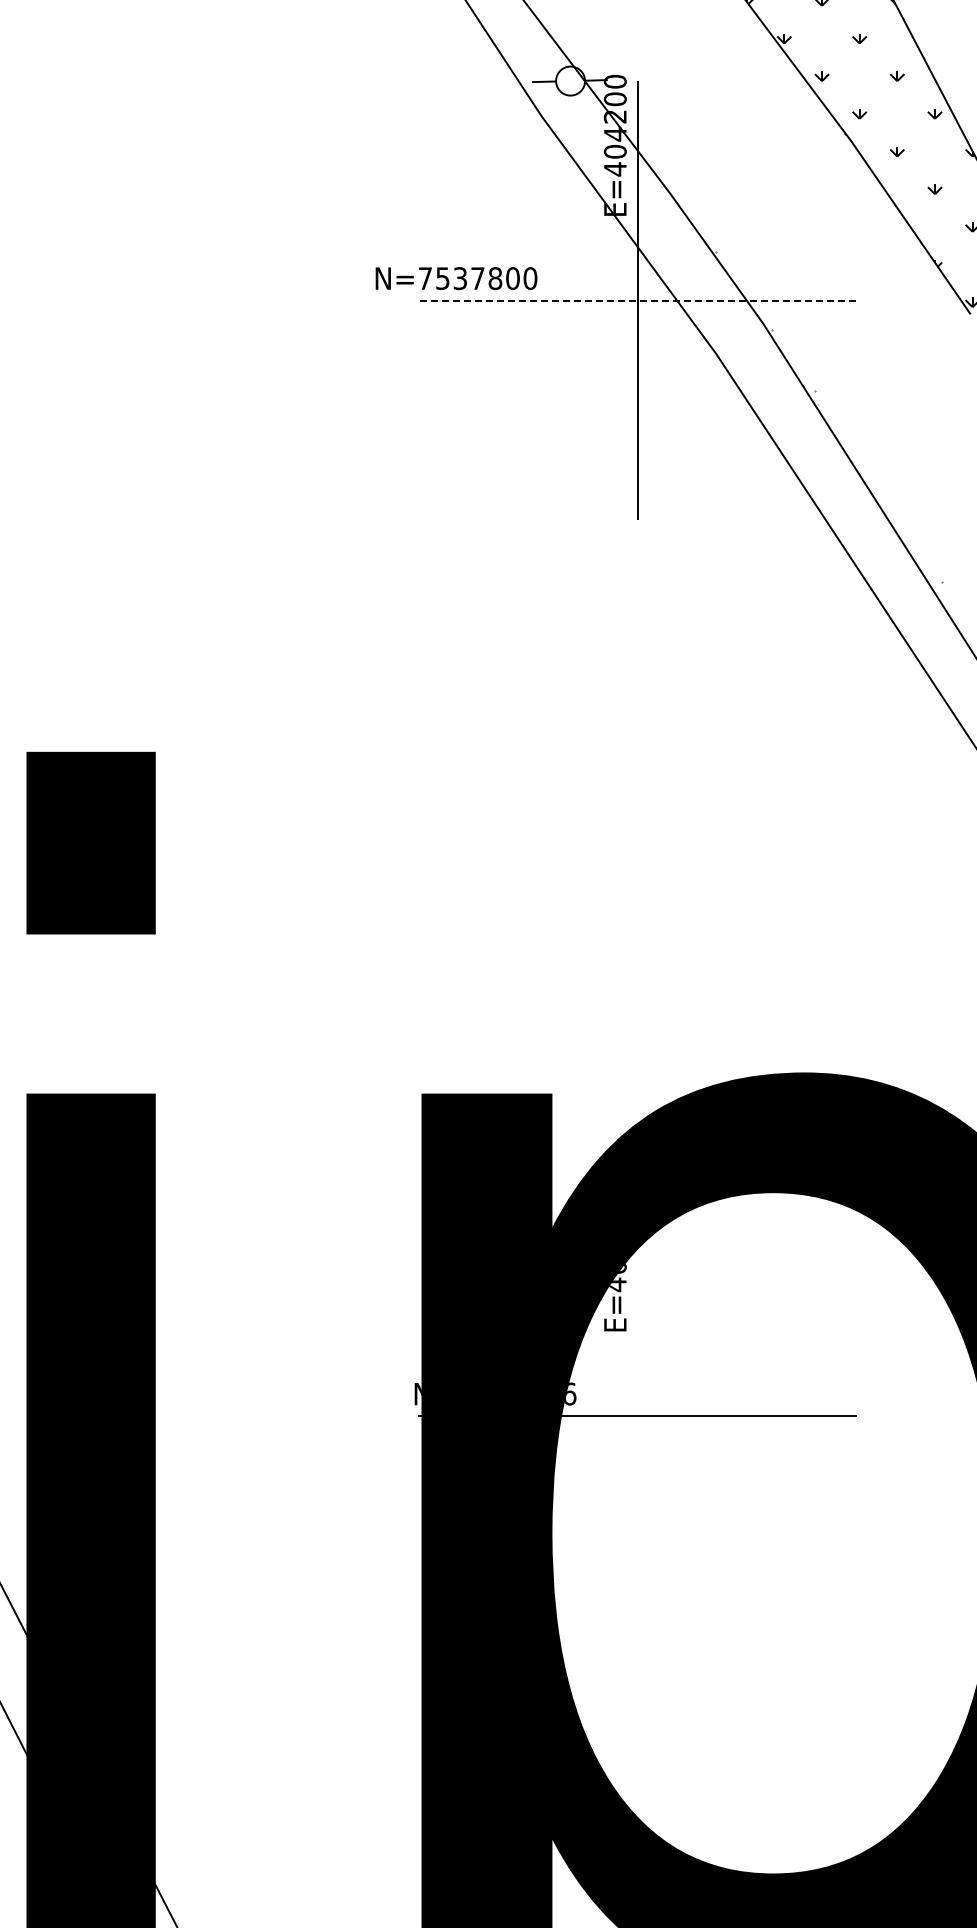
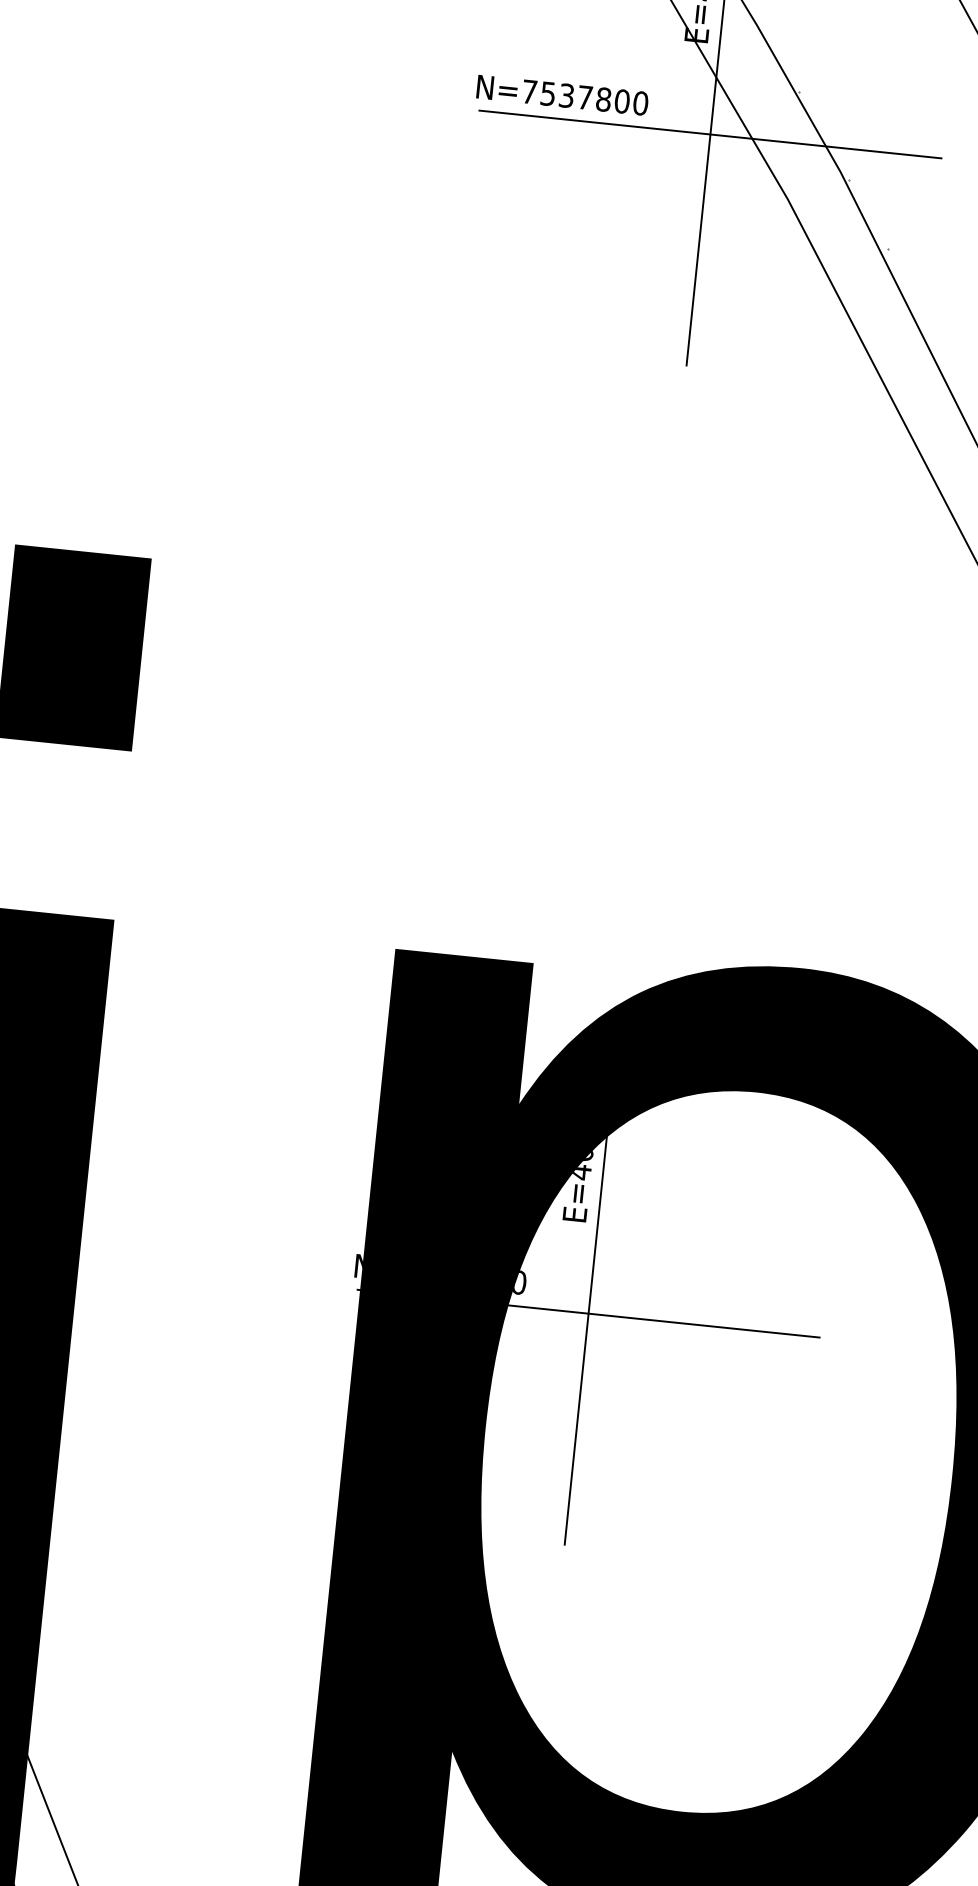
text: (456, 278) -> (562, 95), moved
line: (637, 300) -> (710, 134), dashed -> solid
text: (570, 1393) -> (520, 1282), N=9321376 -> N=7537750
line: (637, 1415) -> (588, 1312), added

